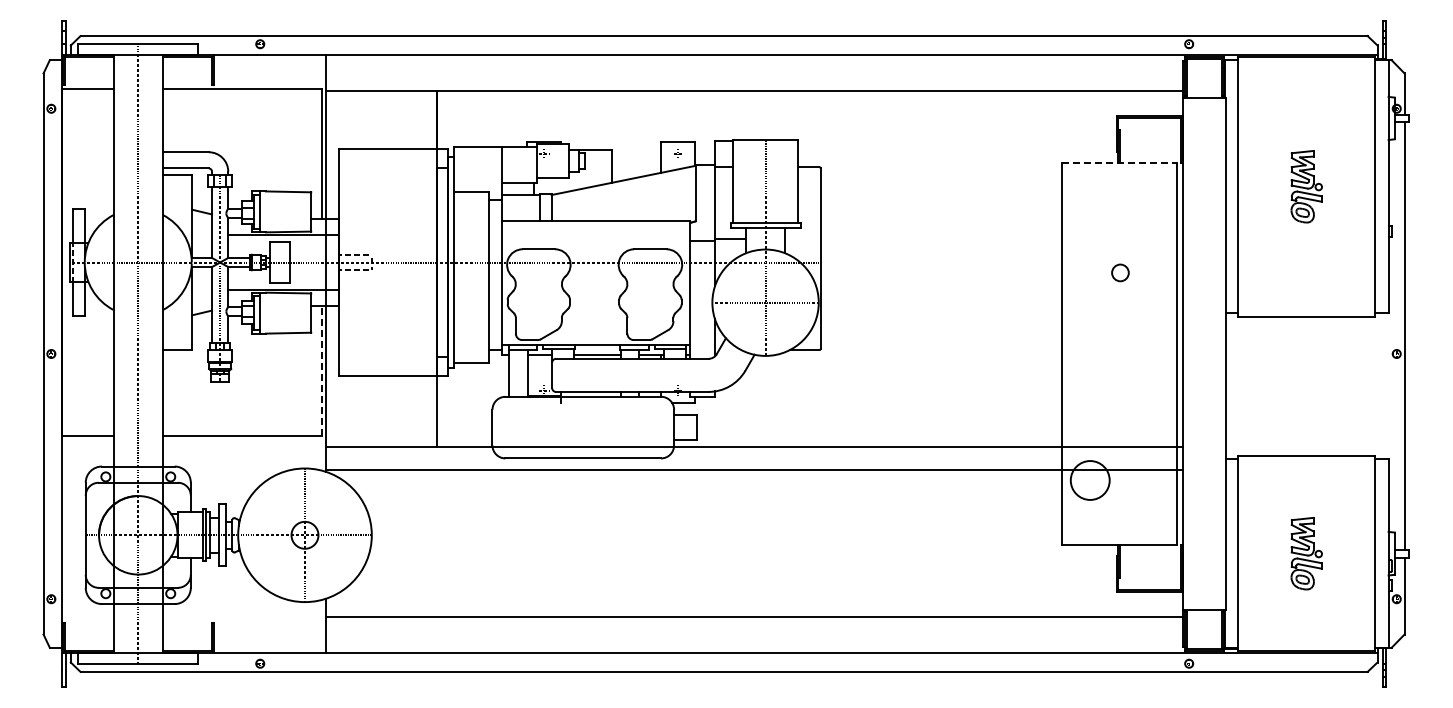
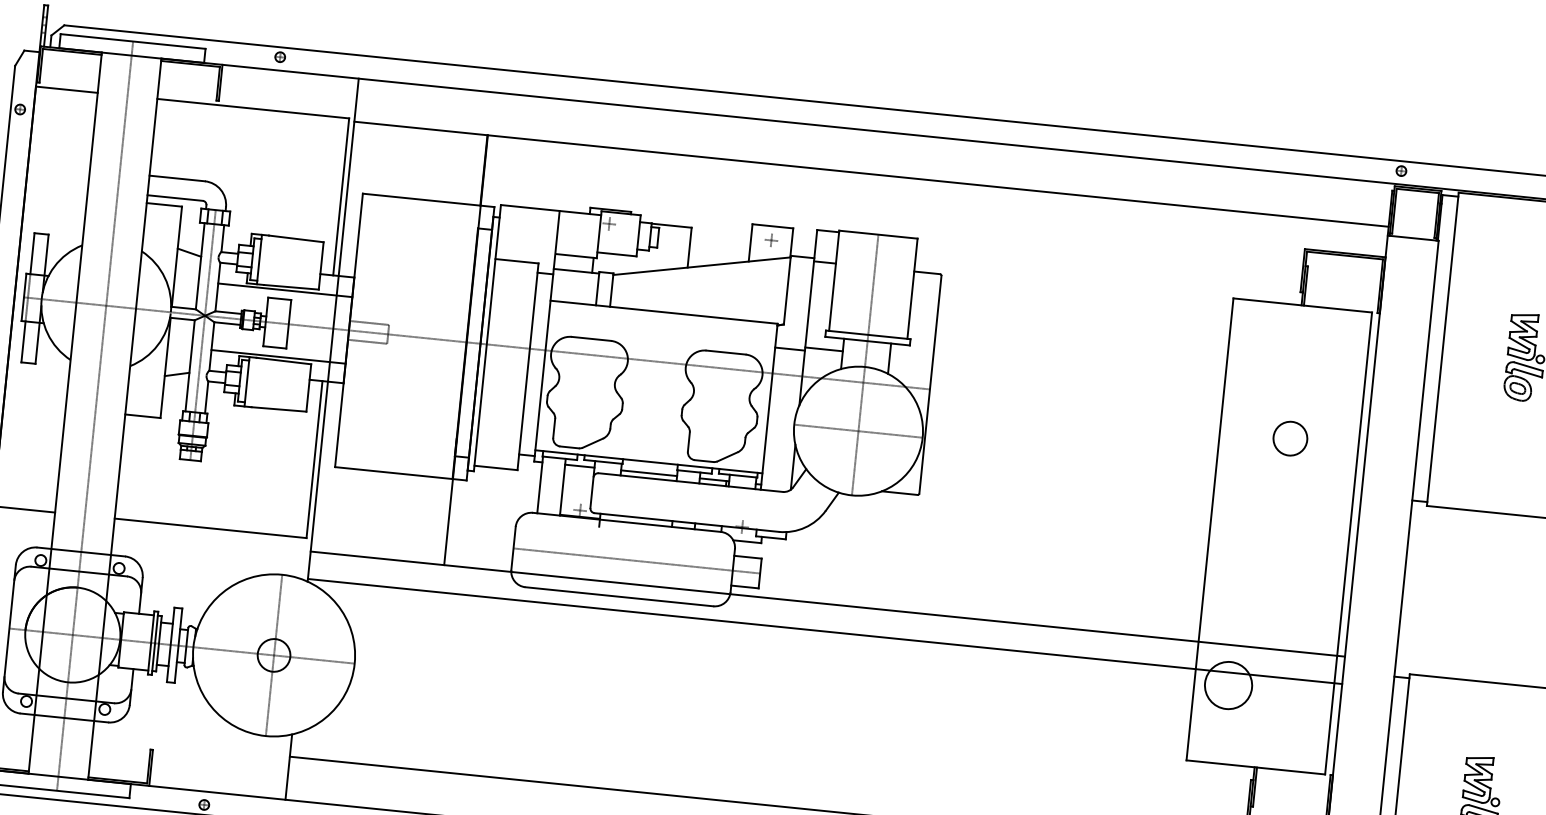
line: (1119, 162) -> (1302, 305), dashed -> solid
circle: (1120, 272) -> (1290, 438), size x1.67
line: (321, 370) -> (314, 458), dashed -> solid
line: (594, 427) -> (636, 560), added

